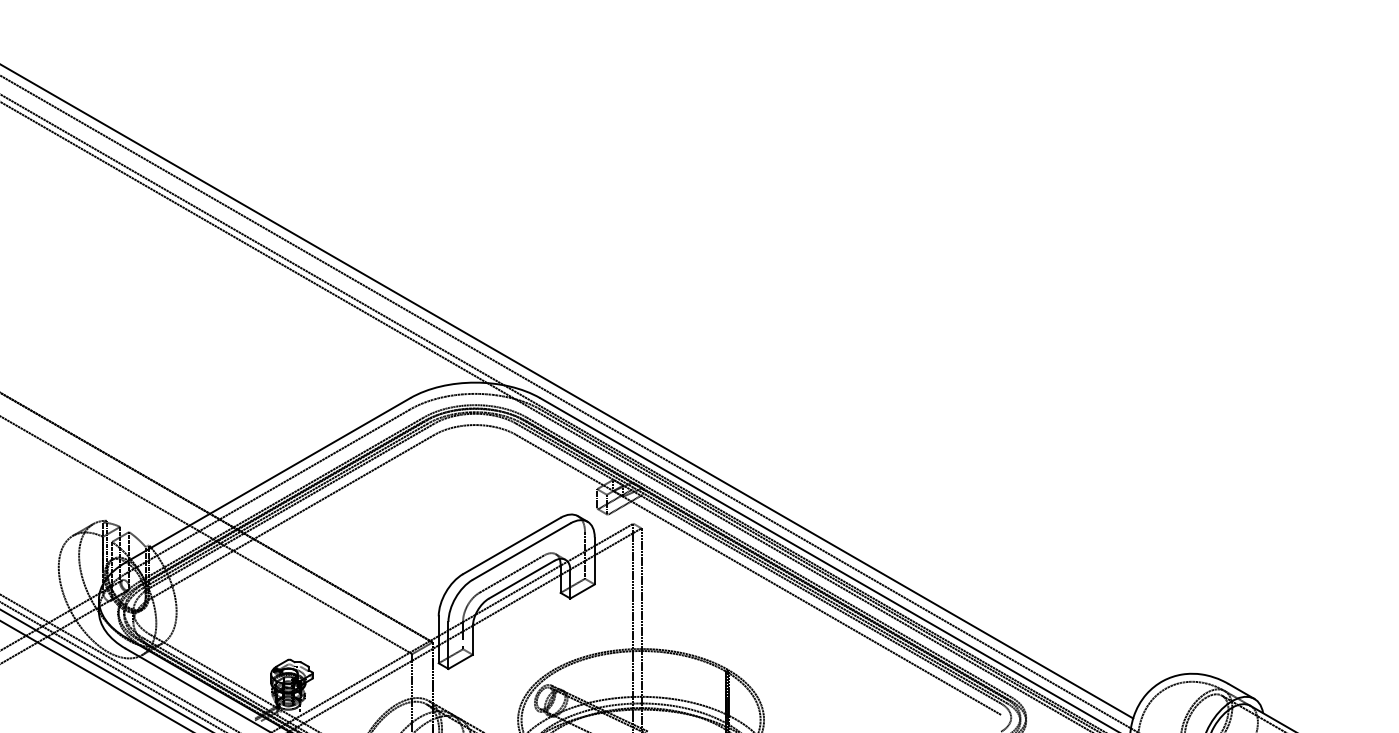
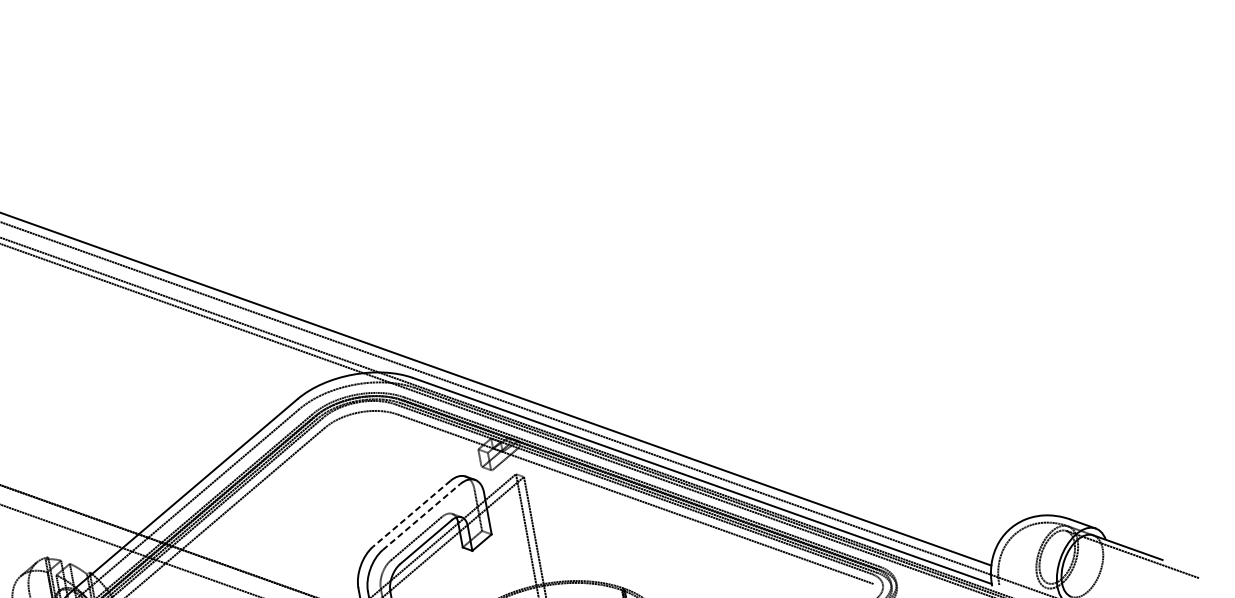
line: (511, 546) -> (411, 514), solid -> dashed
line: (522, 551) -> (422, 516), solid -> dashed

